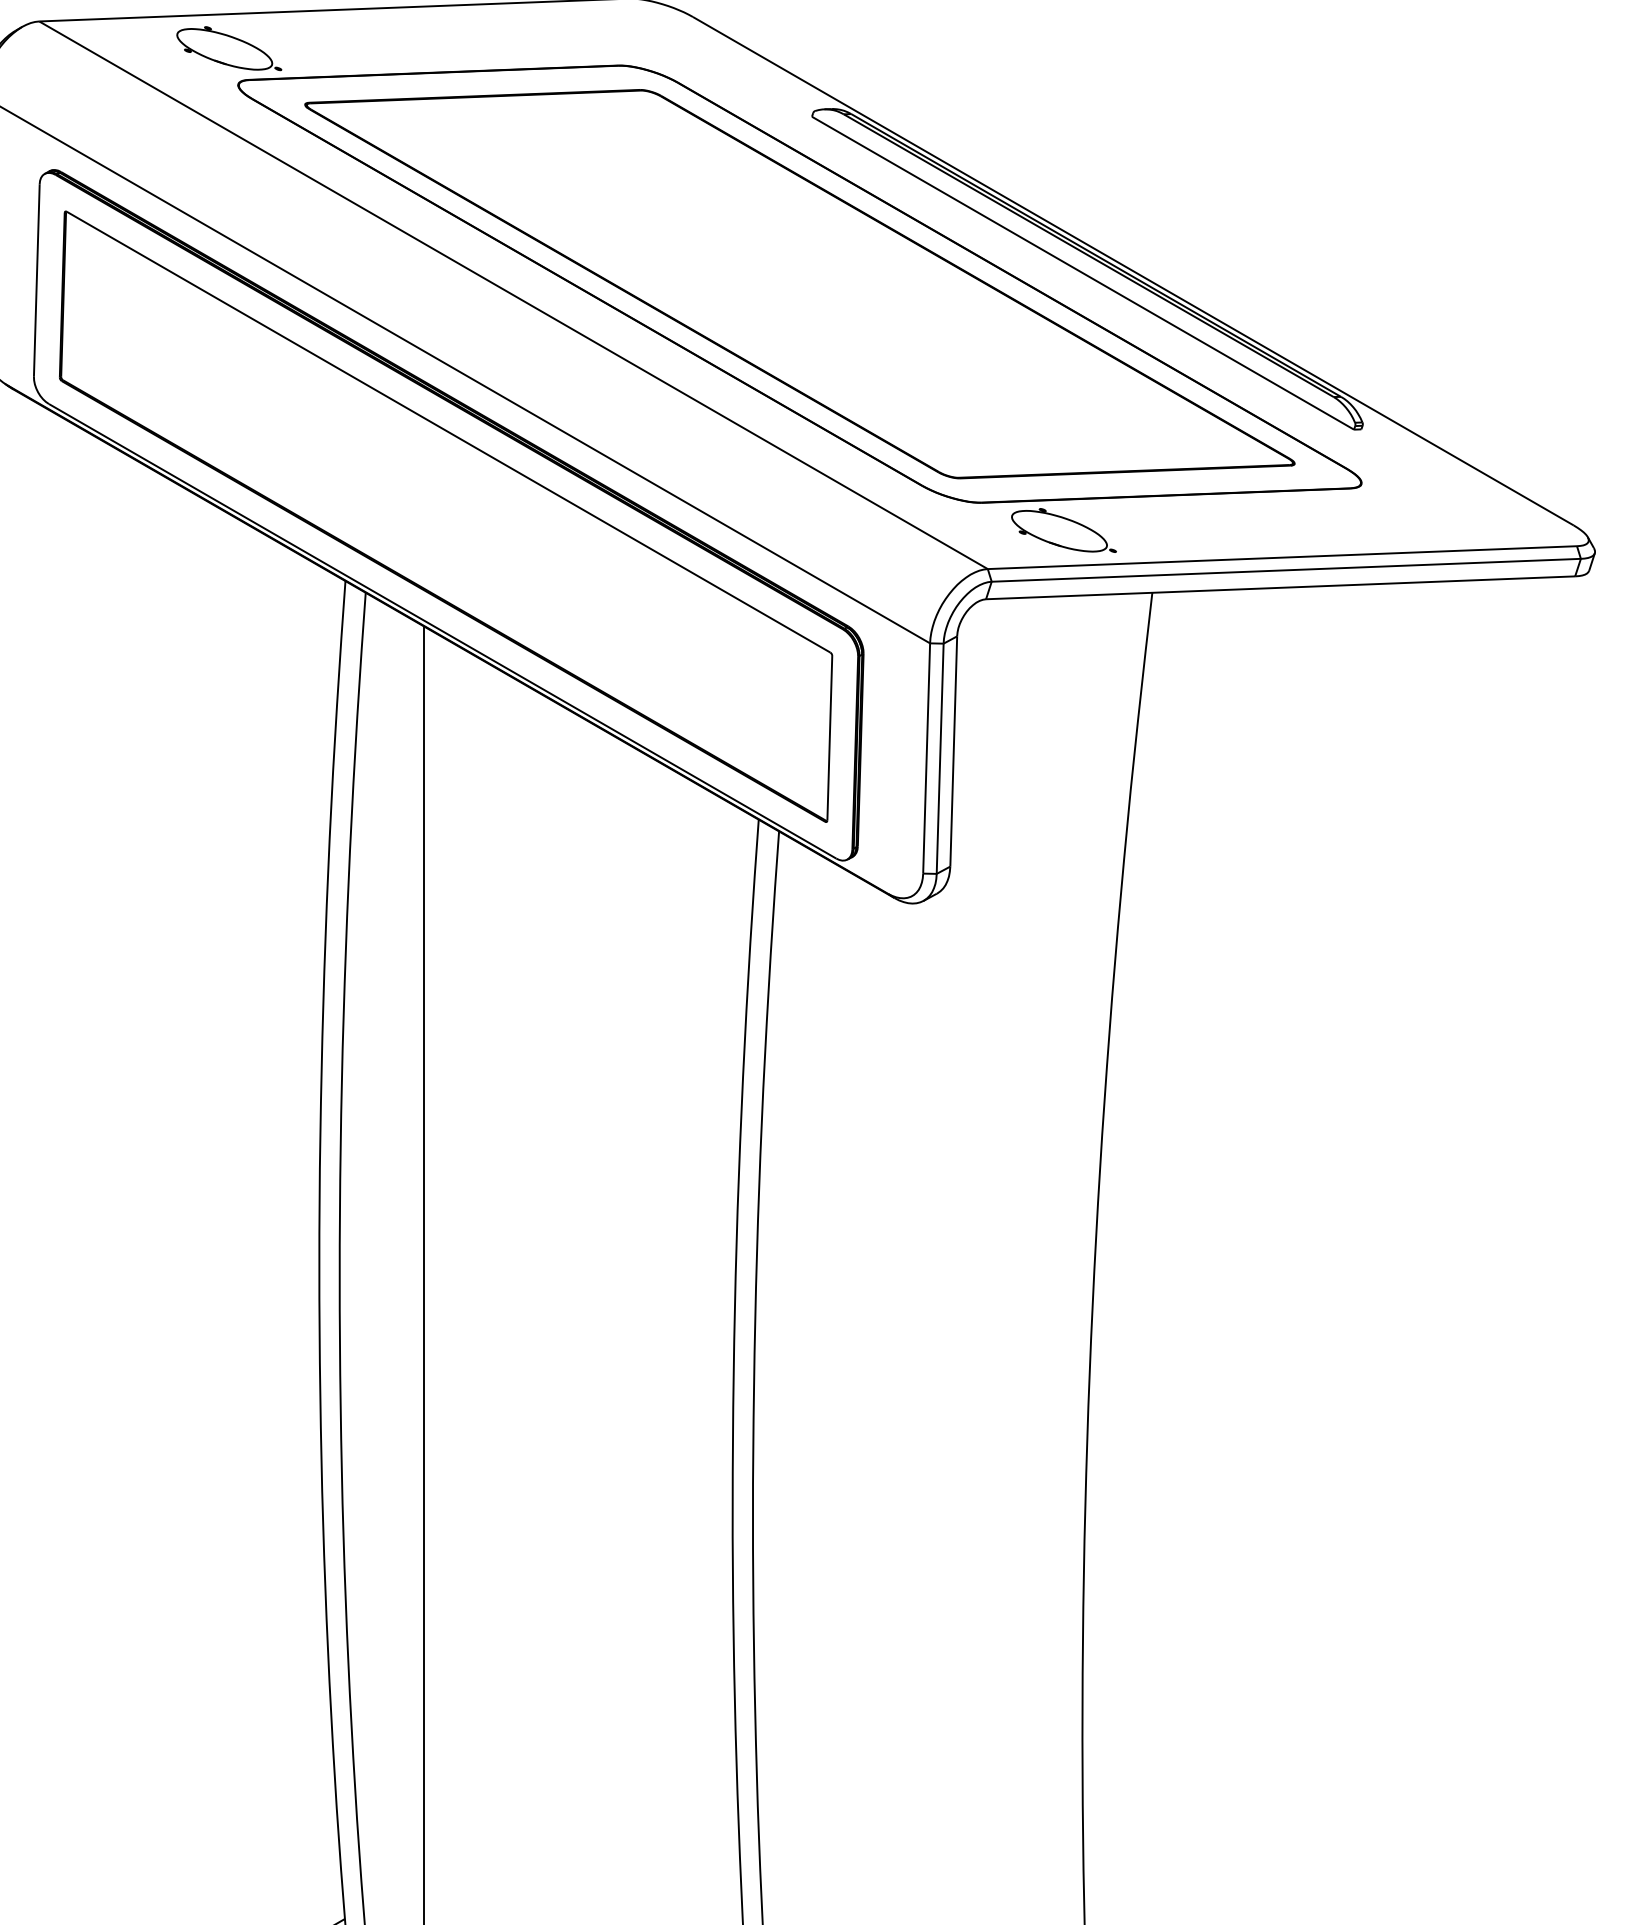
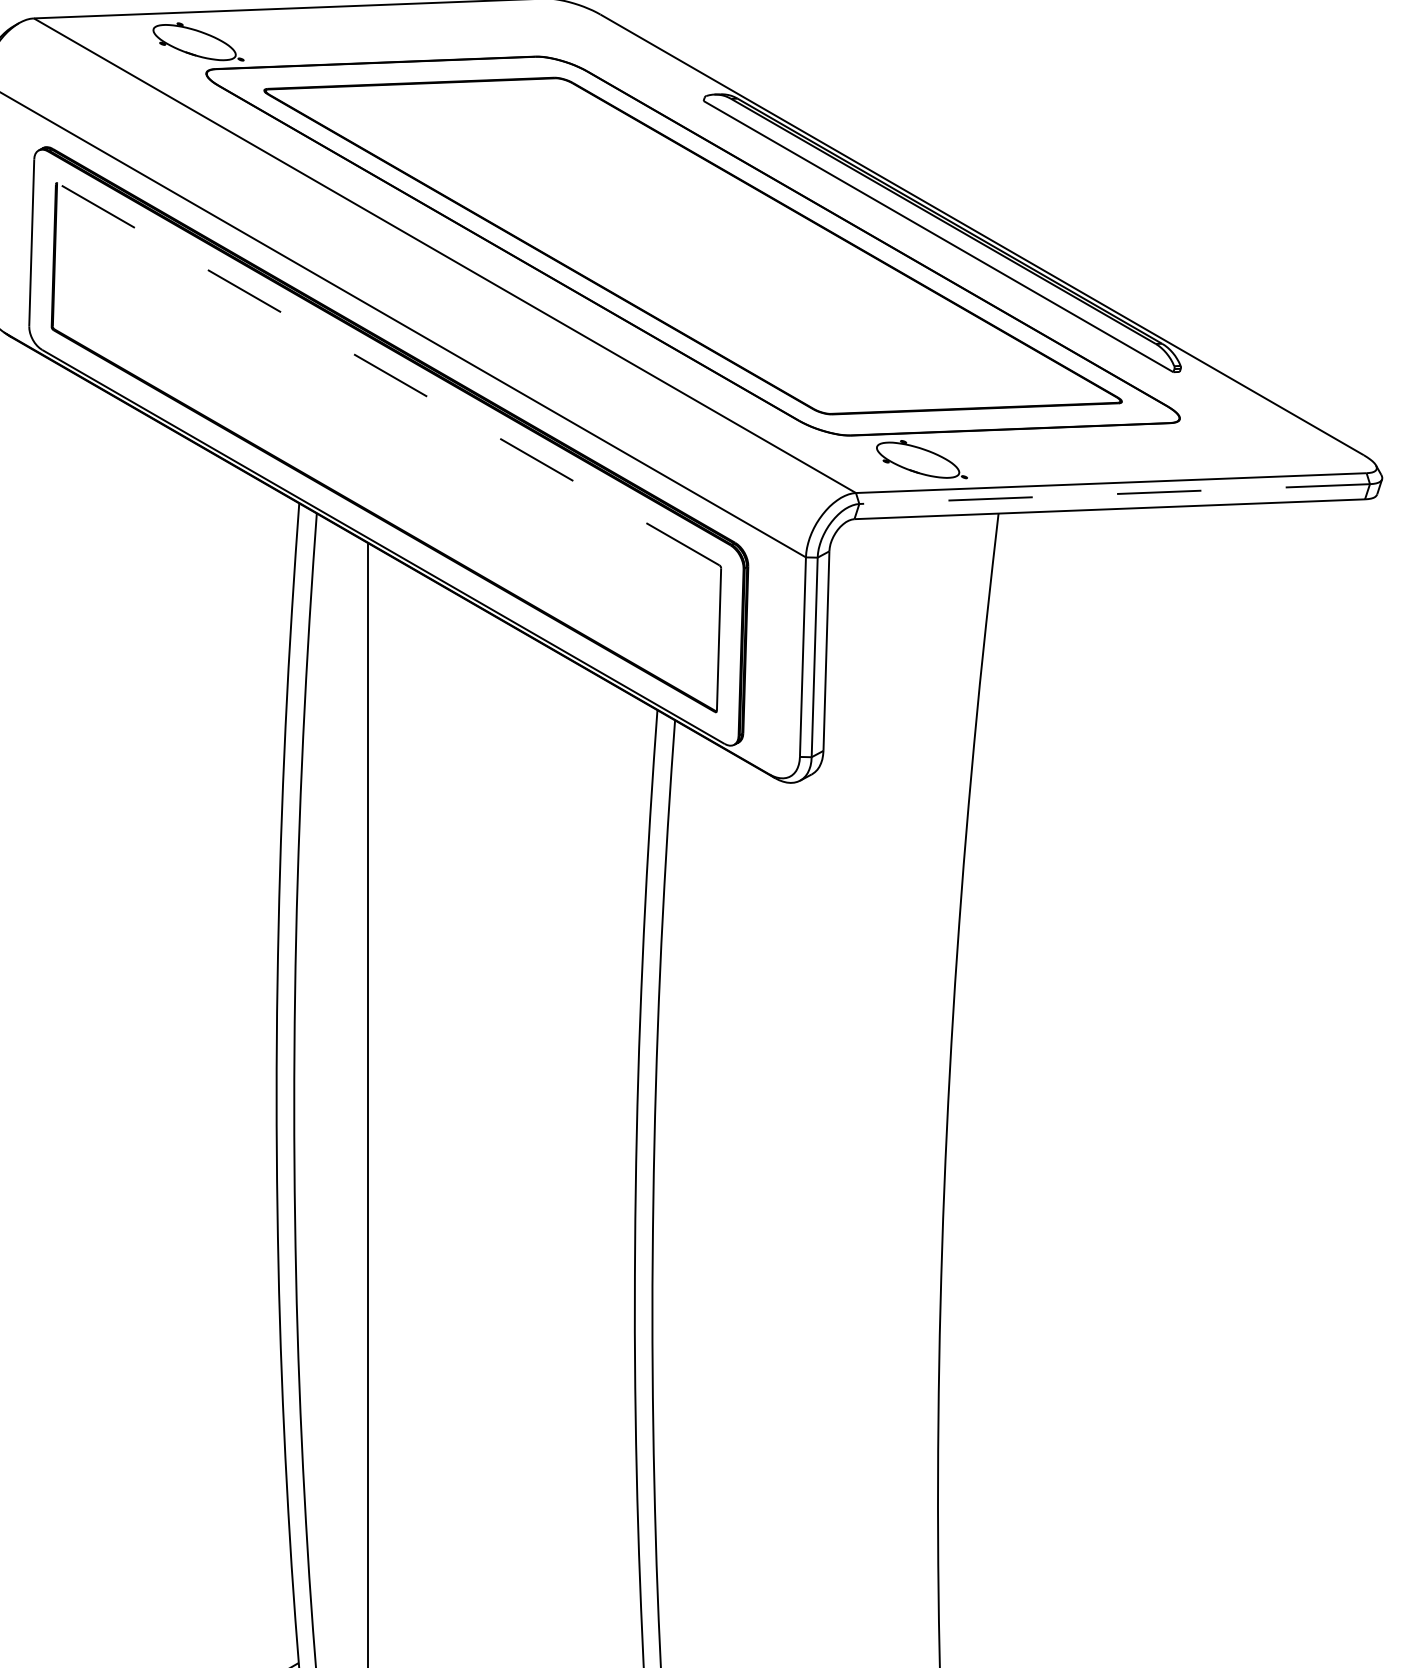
line: (448, 432) -> (388, 374), solid -> dashed
line: (1286, 570) -> (1114, 494), solid -> dashed

